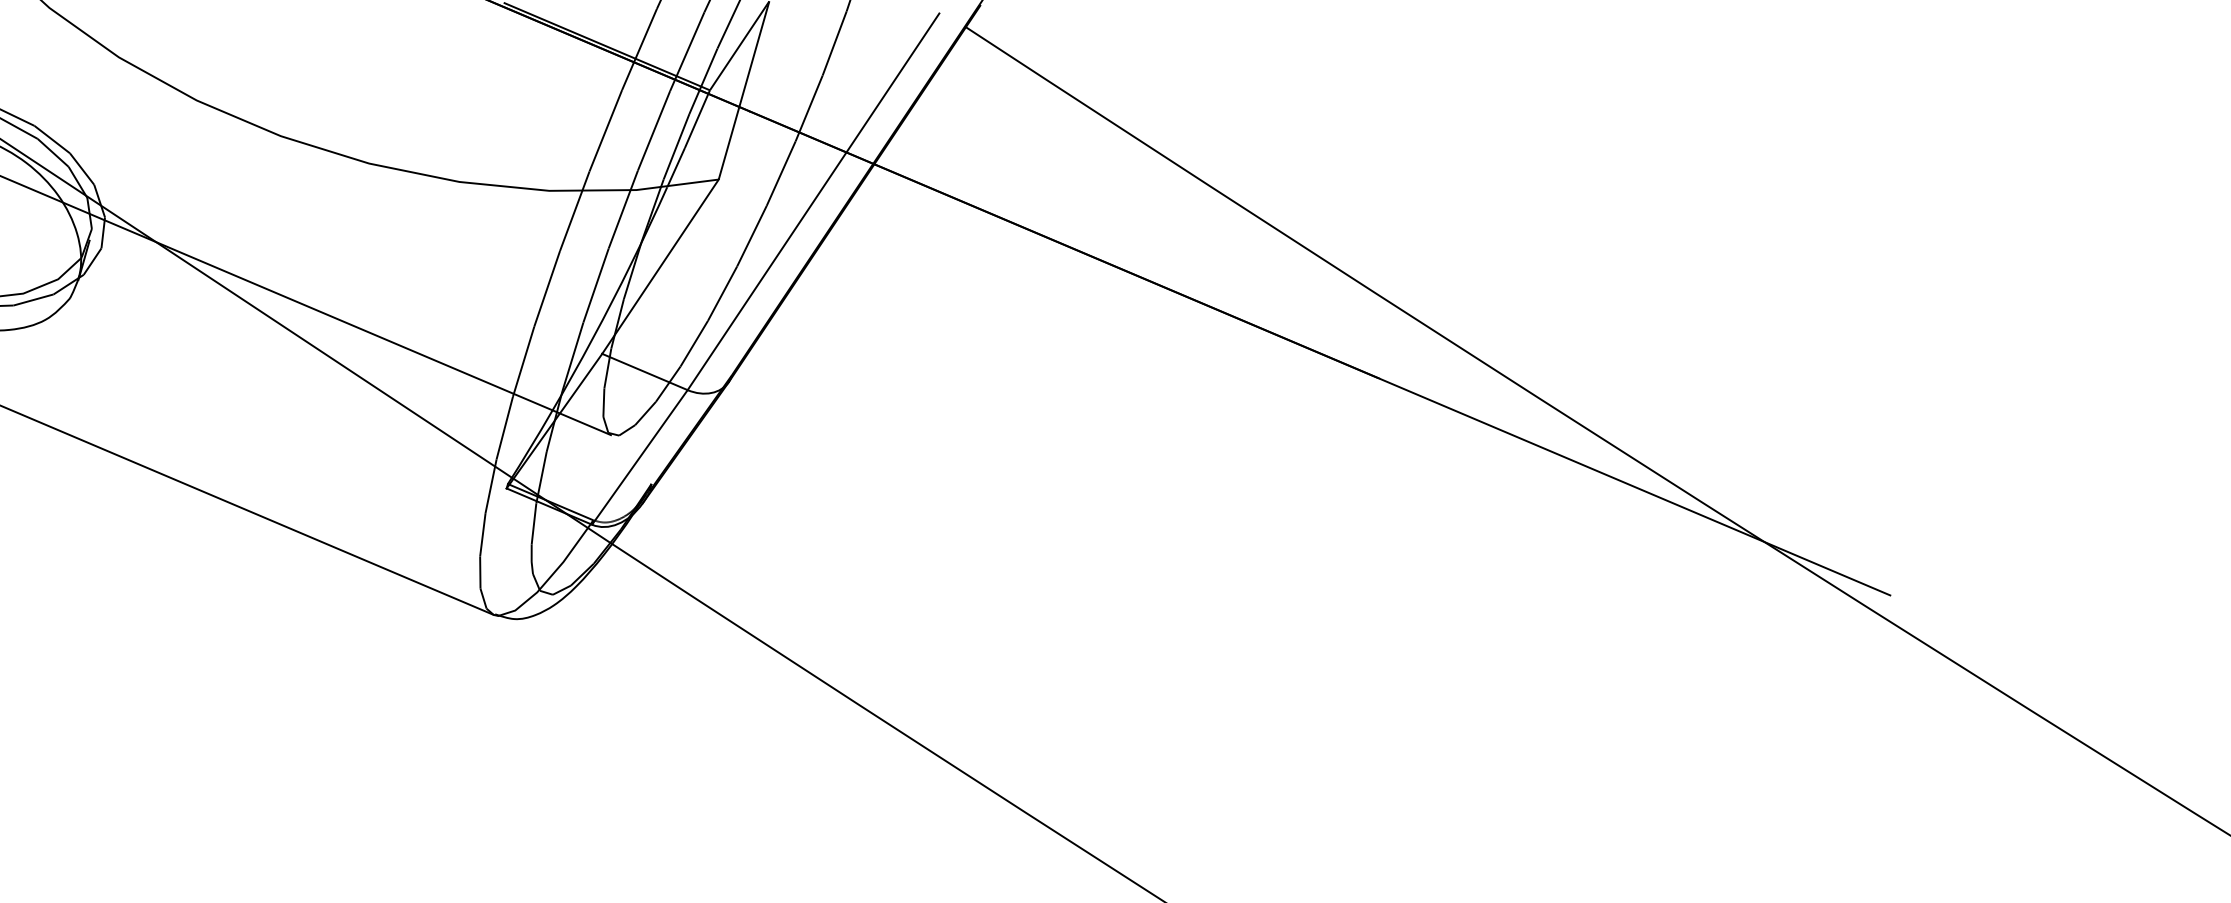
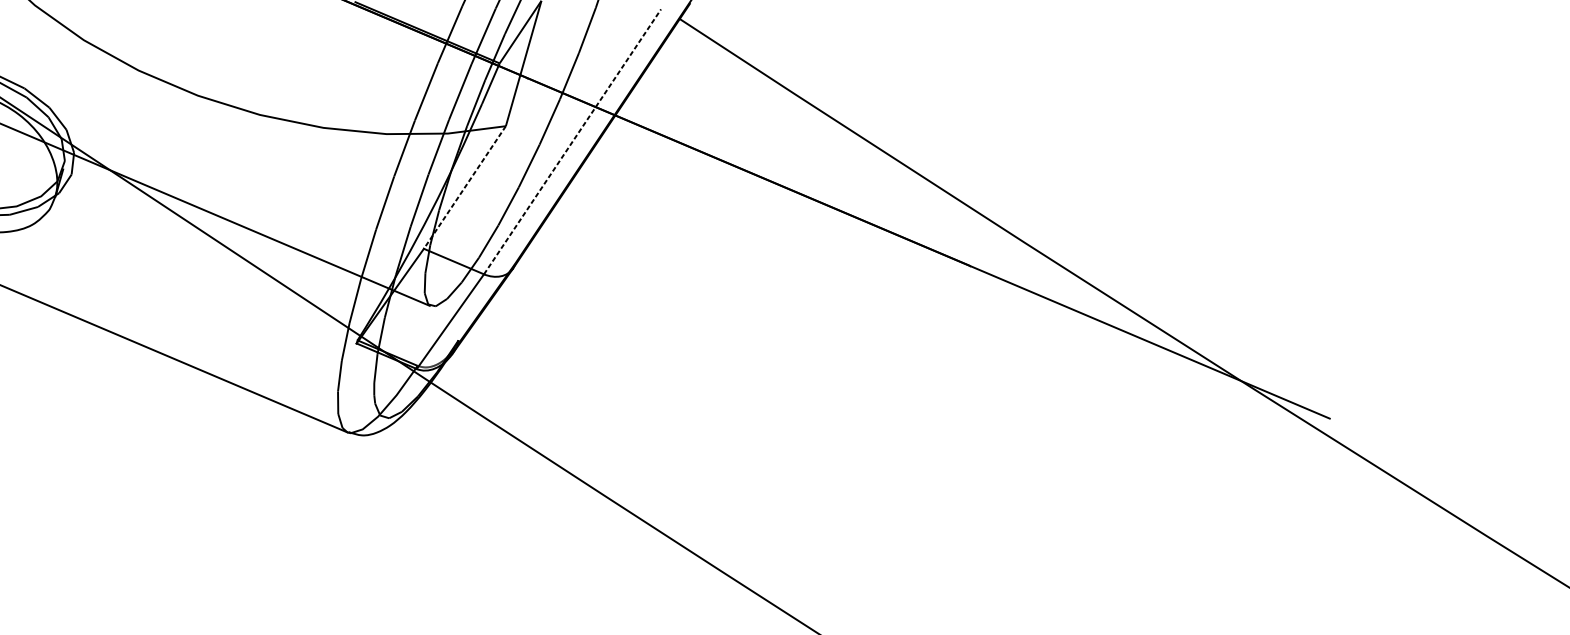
line: (813, 201) -> (572, 141), solid -> dashed
line: (660, 266) -> (464, 187), solid -> dashed

